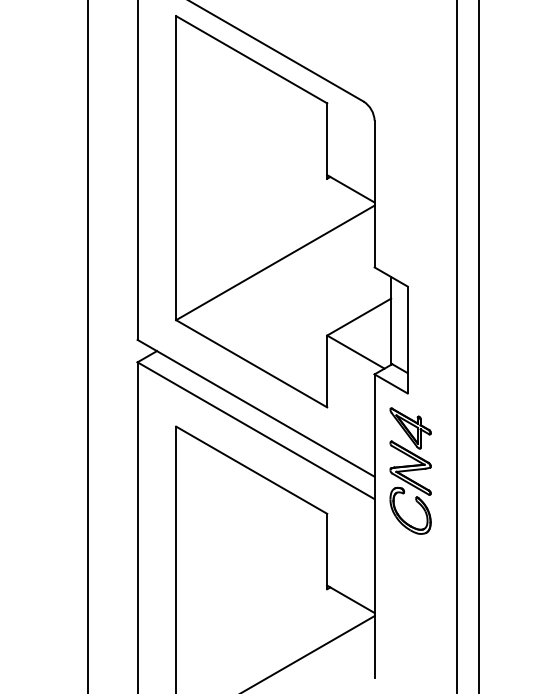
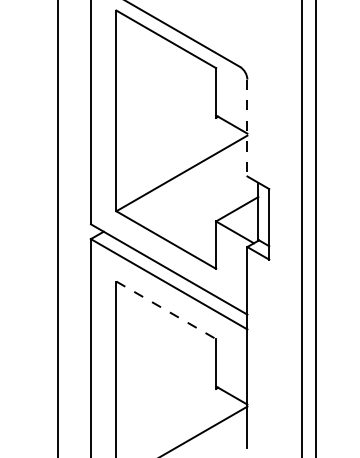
line: (374, 194) -> (247, 128), solid -> dashed
line: (252, 470) -> (166, 310), solid -> dashed
part: (411, 470) -> (271, 310), removed

